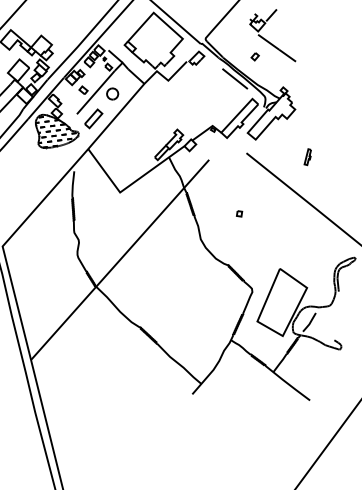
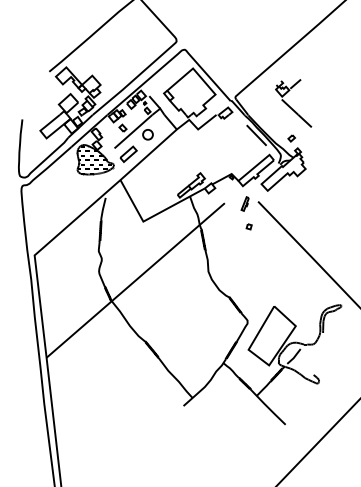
part: (254, 56) -> (291, 138), moved
part: (306, 156) -> (244, 203), moved
part: (238, 213) -> (248, 226), moved

